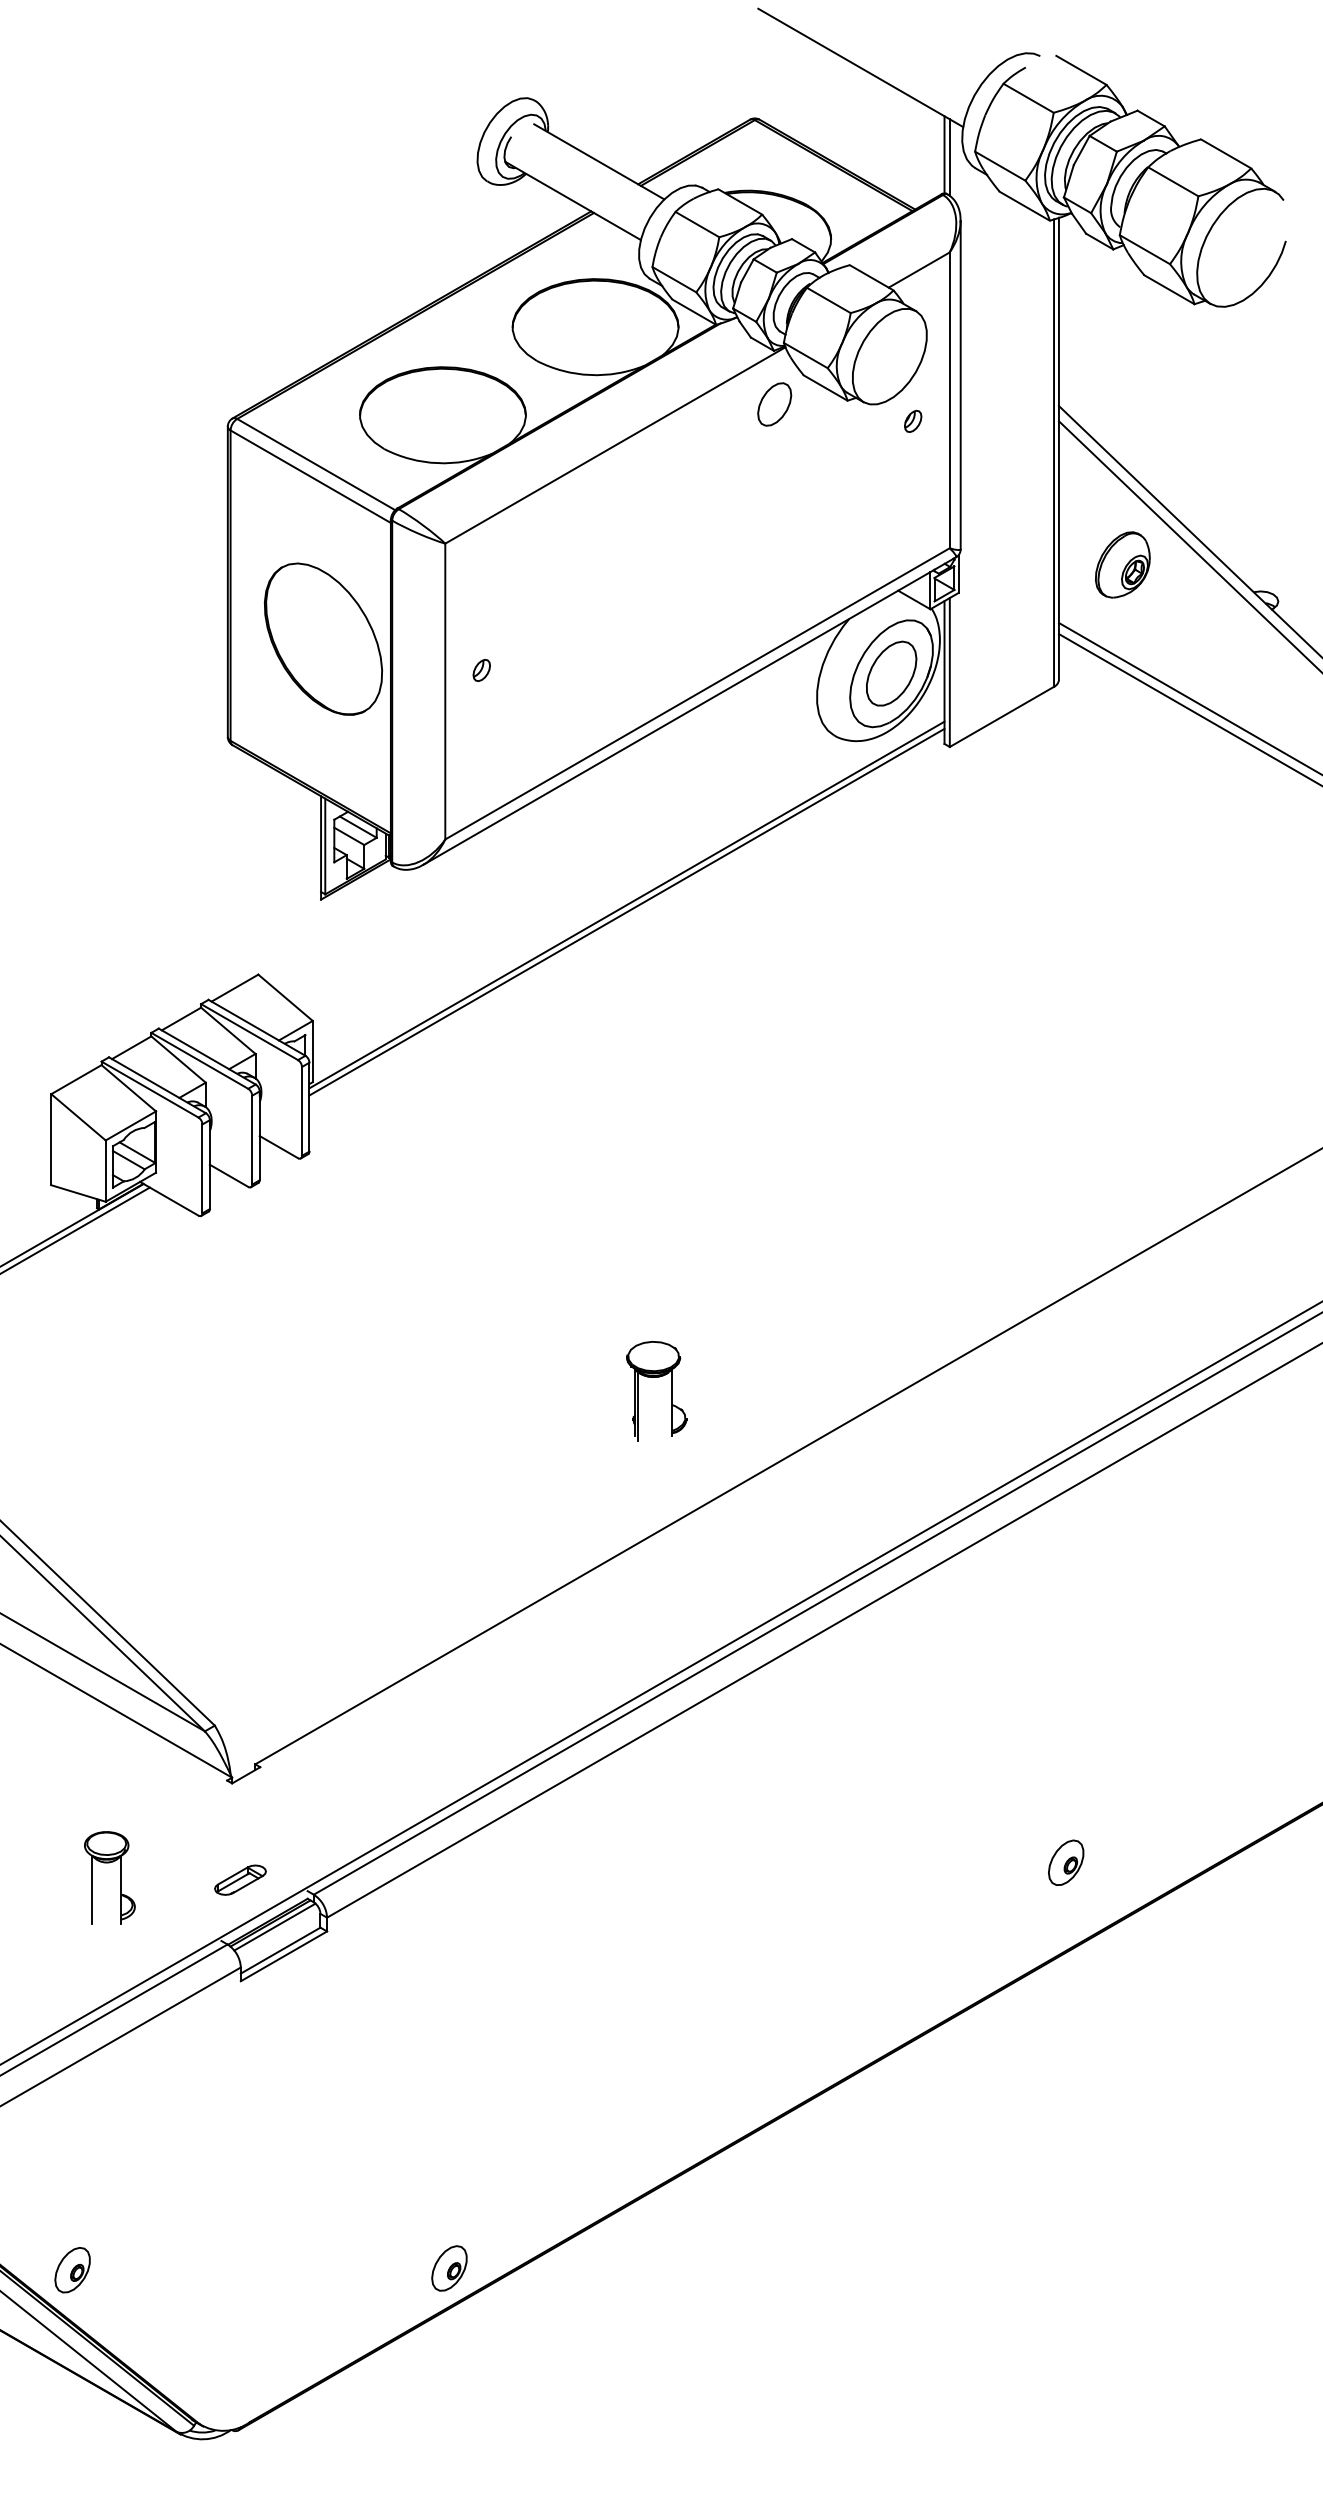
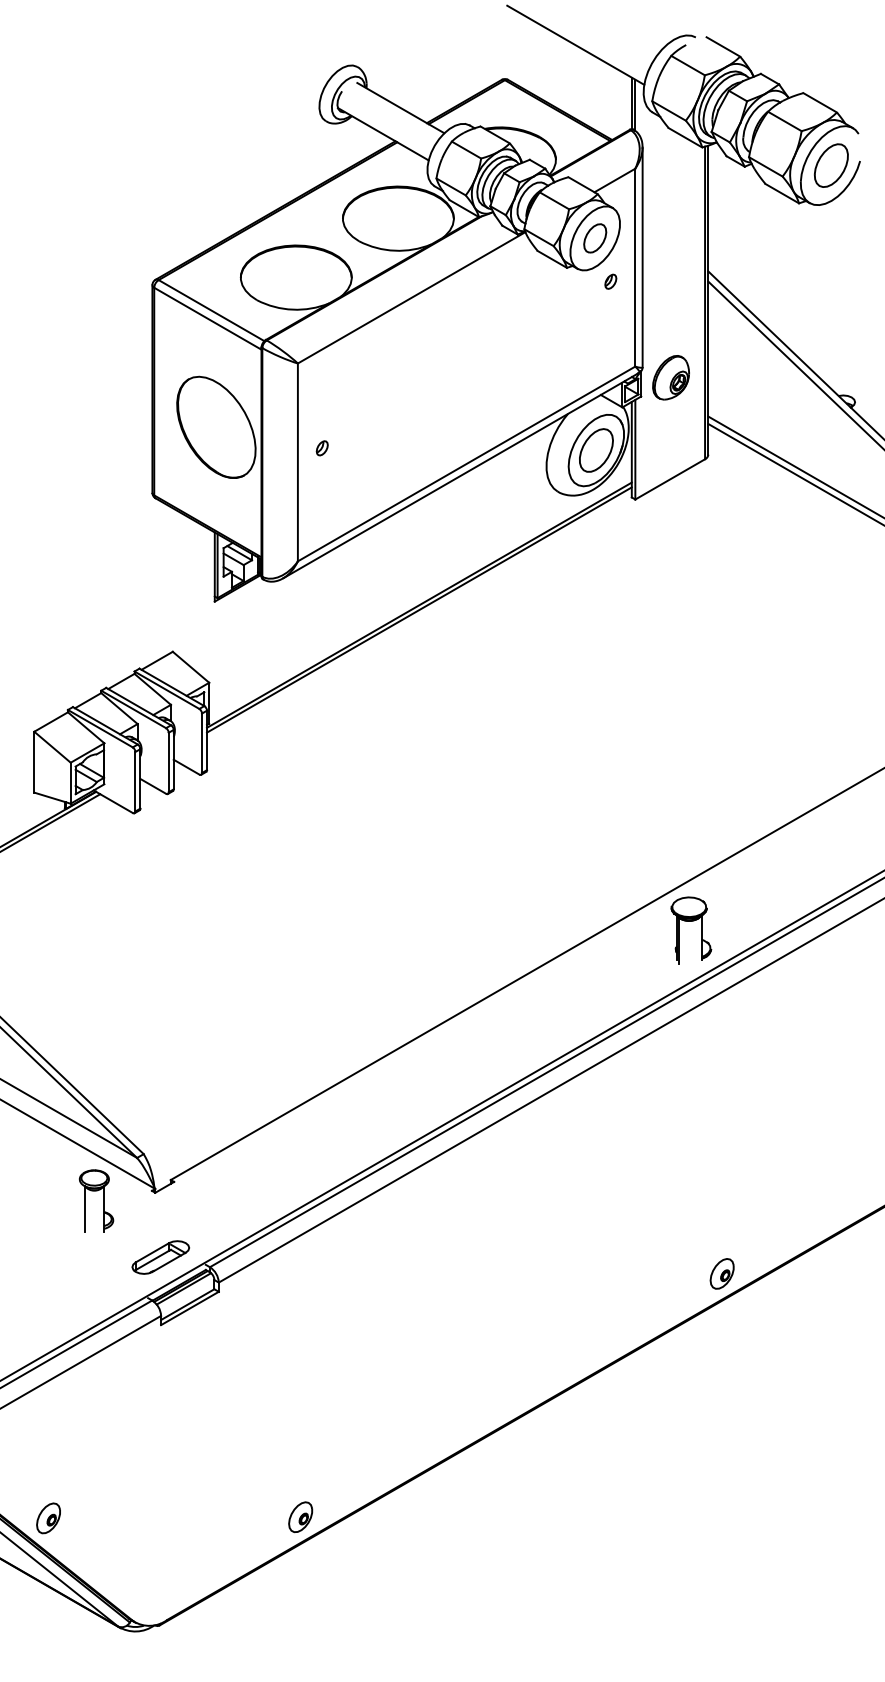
part: (1241, 247) -> (830, 165), added
part: (775, 404) -> (595, 238), moved
part: (1121, 564) -> (670, 377), moved
part: (657, 1377) -> (691, 921), moved
part: (1065, 1862) -> (721, 1273), moved
part: (120, 1877) -> (103, 1200), moved
part: (239, 1880) -> (160, 1257), size x1.67

